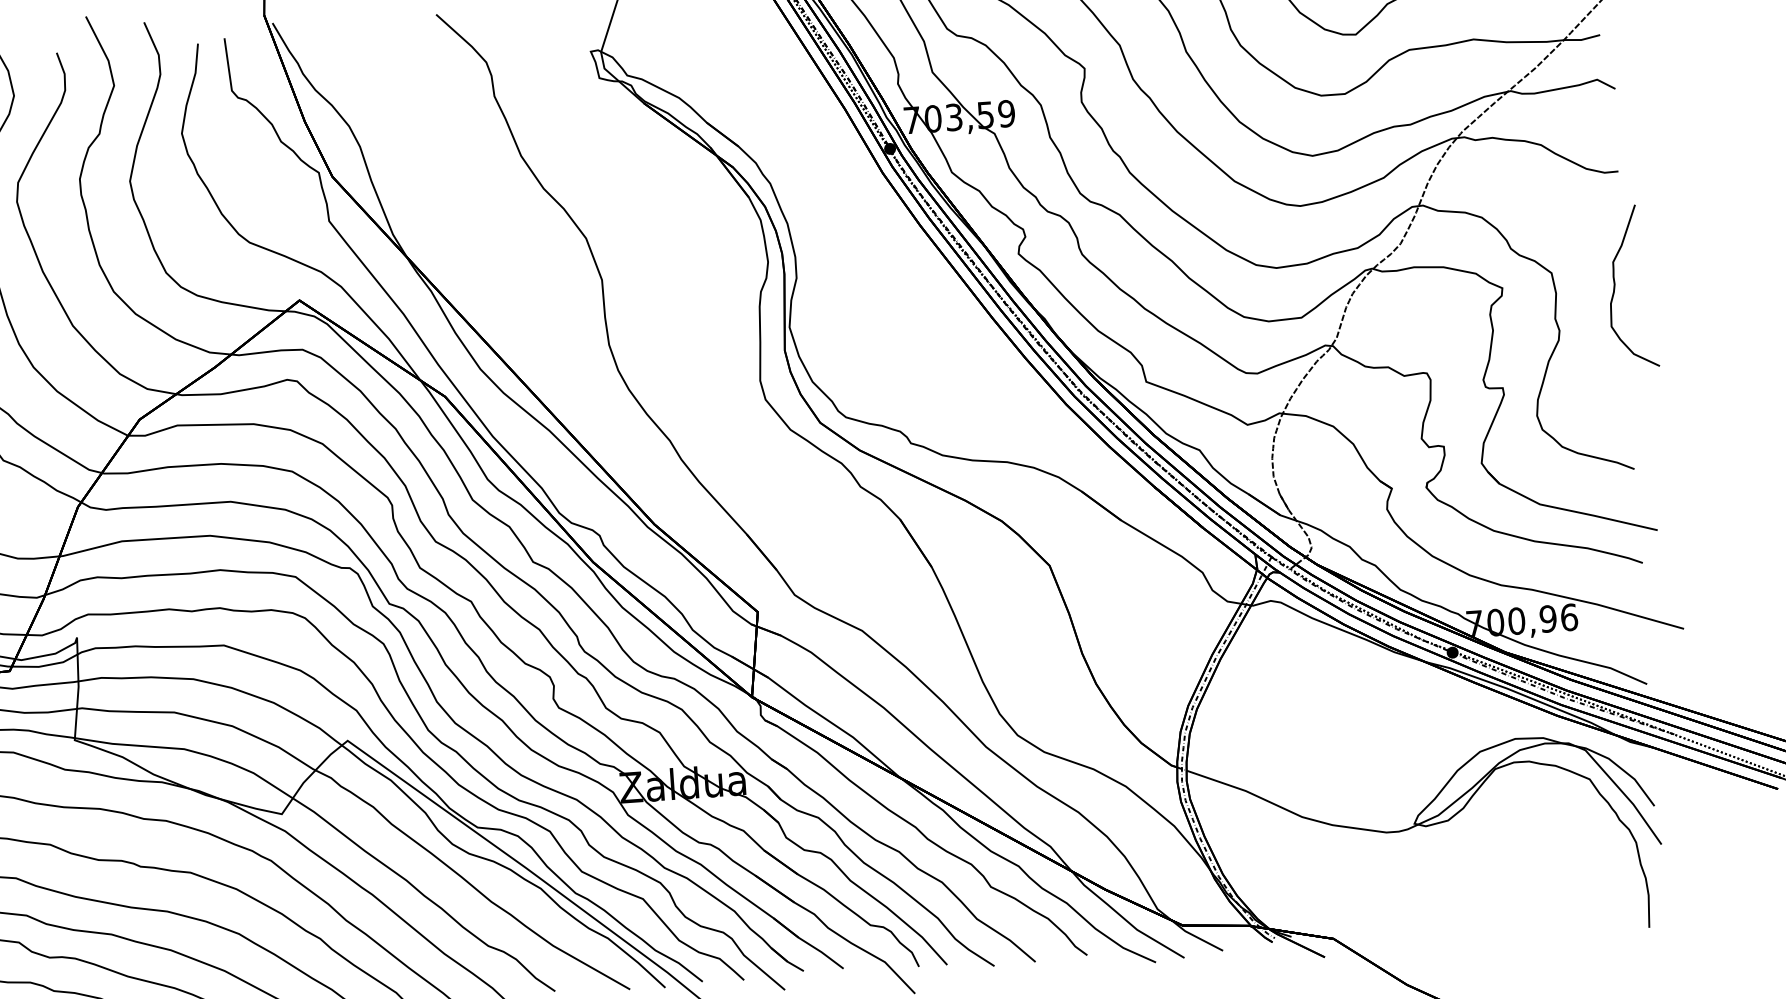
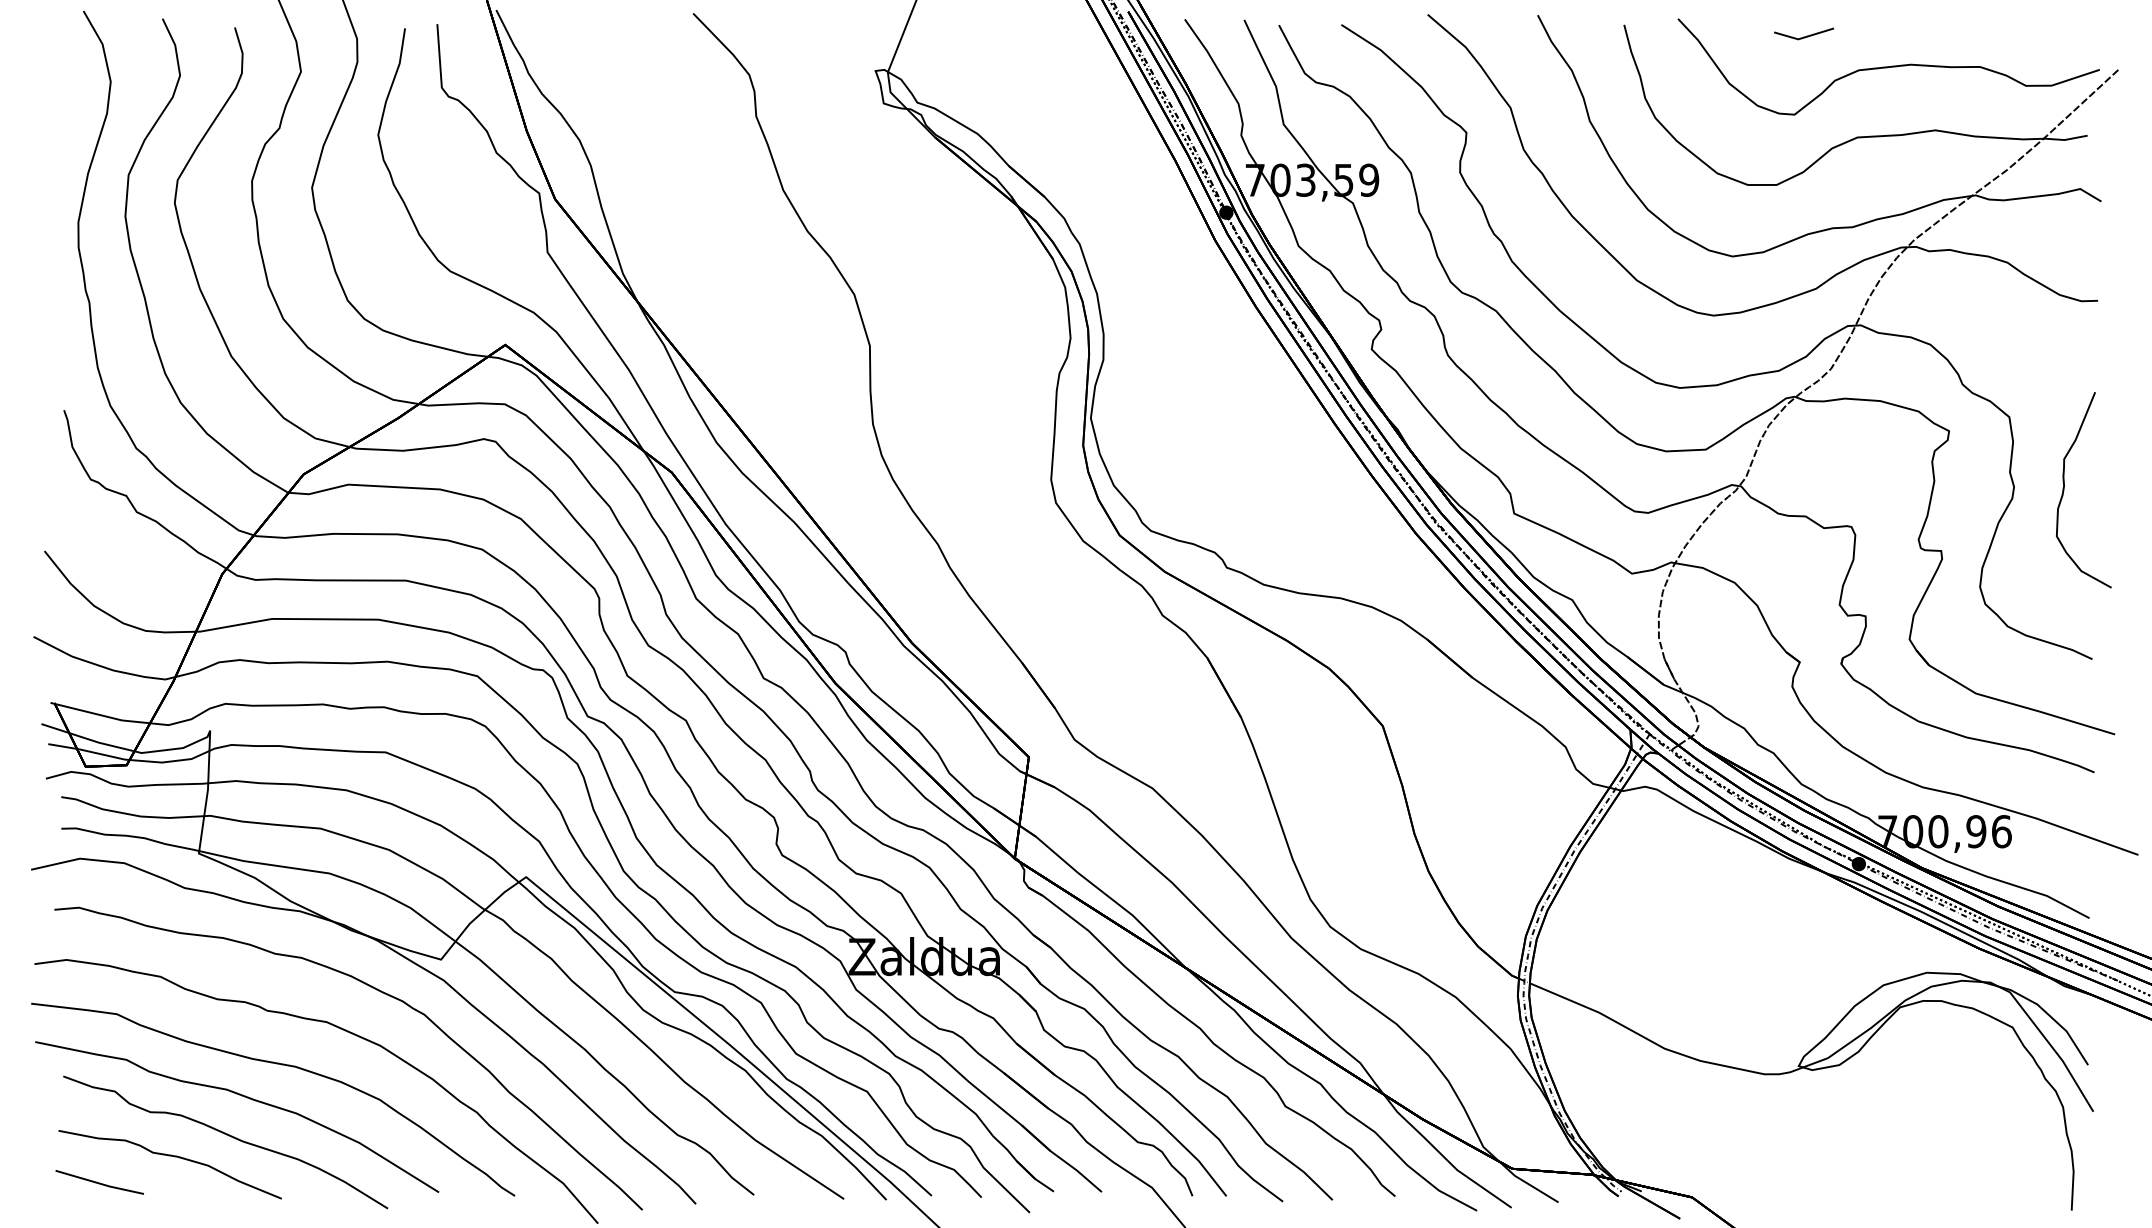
curve: (1615, 288) -> (2064, 490), moved

